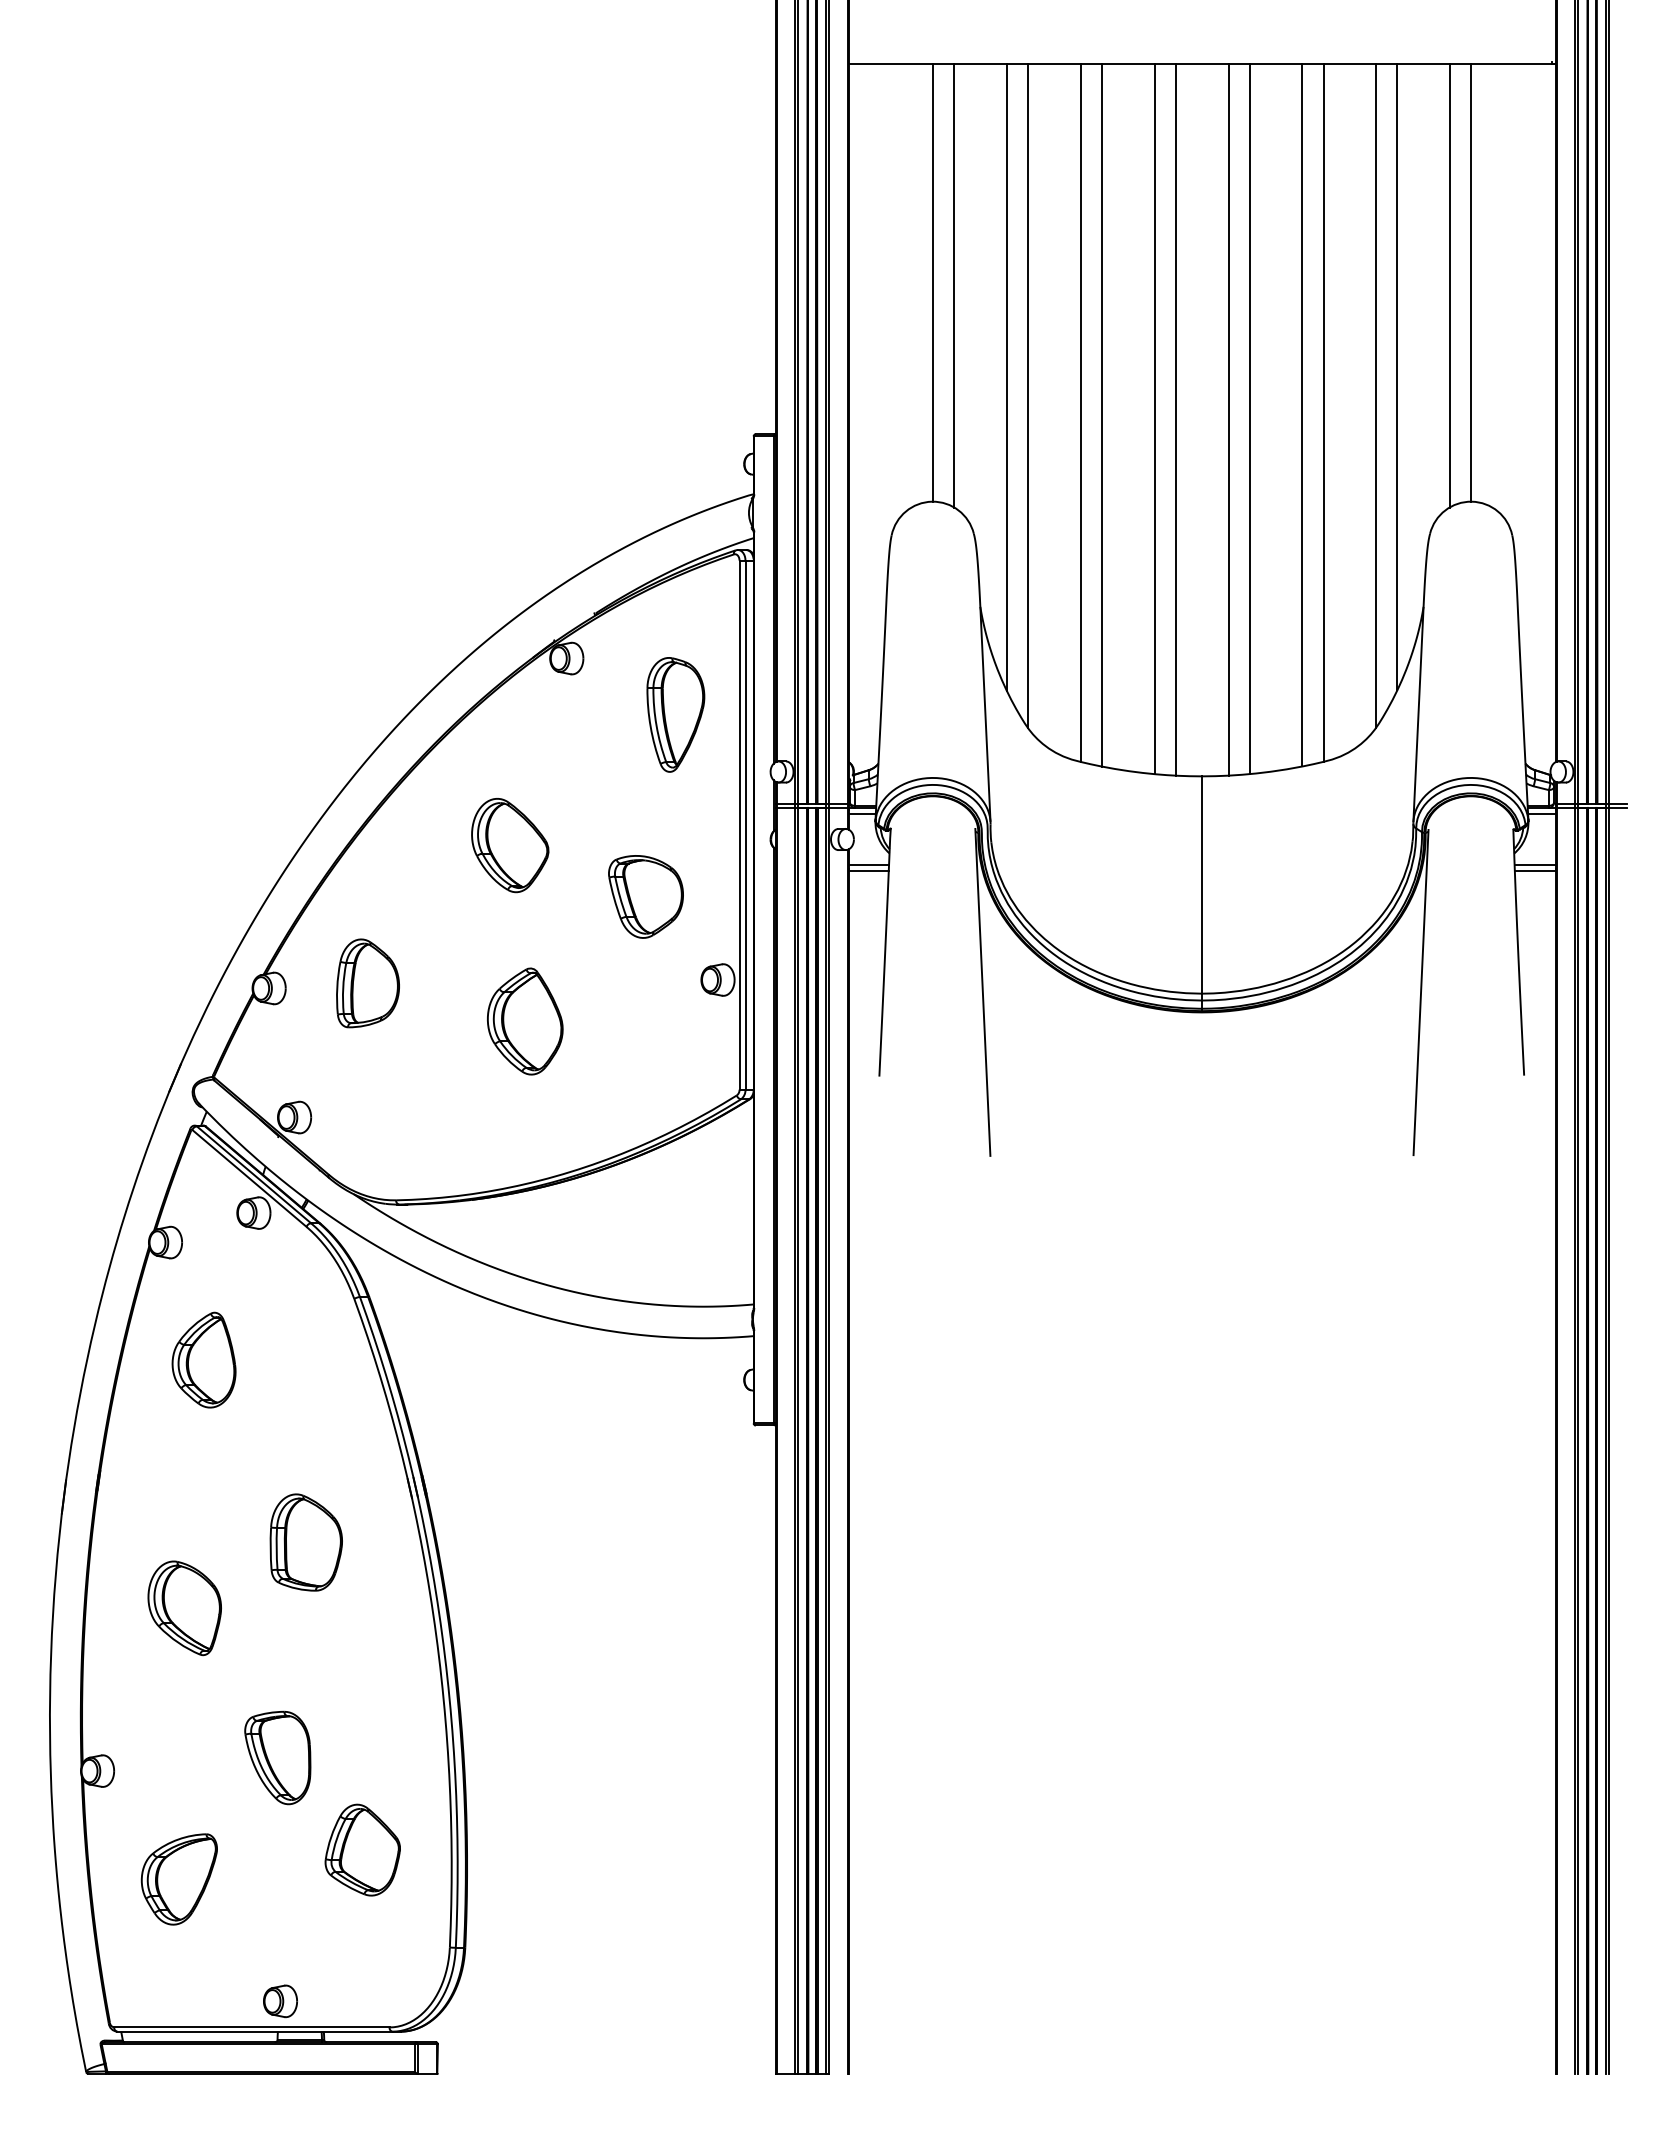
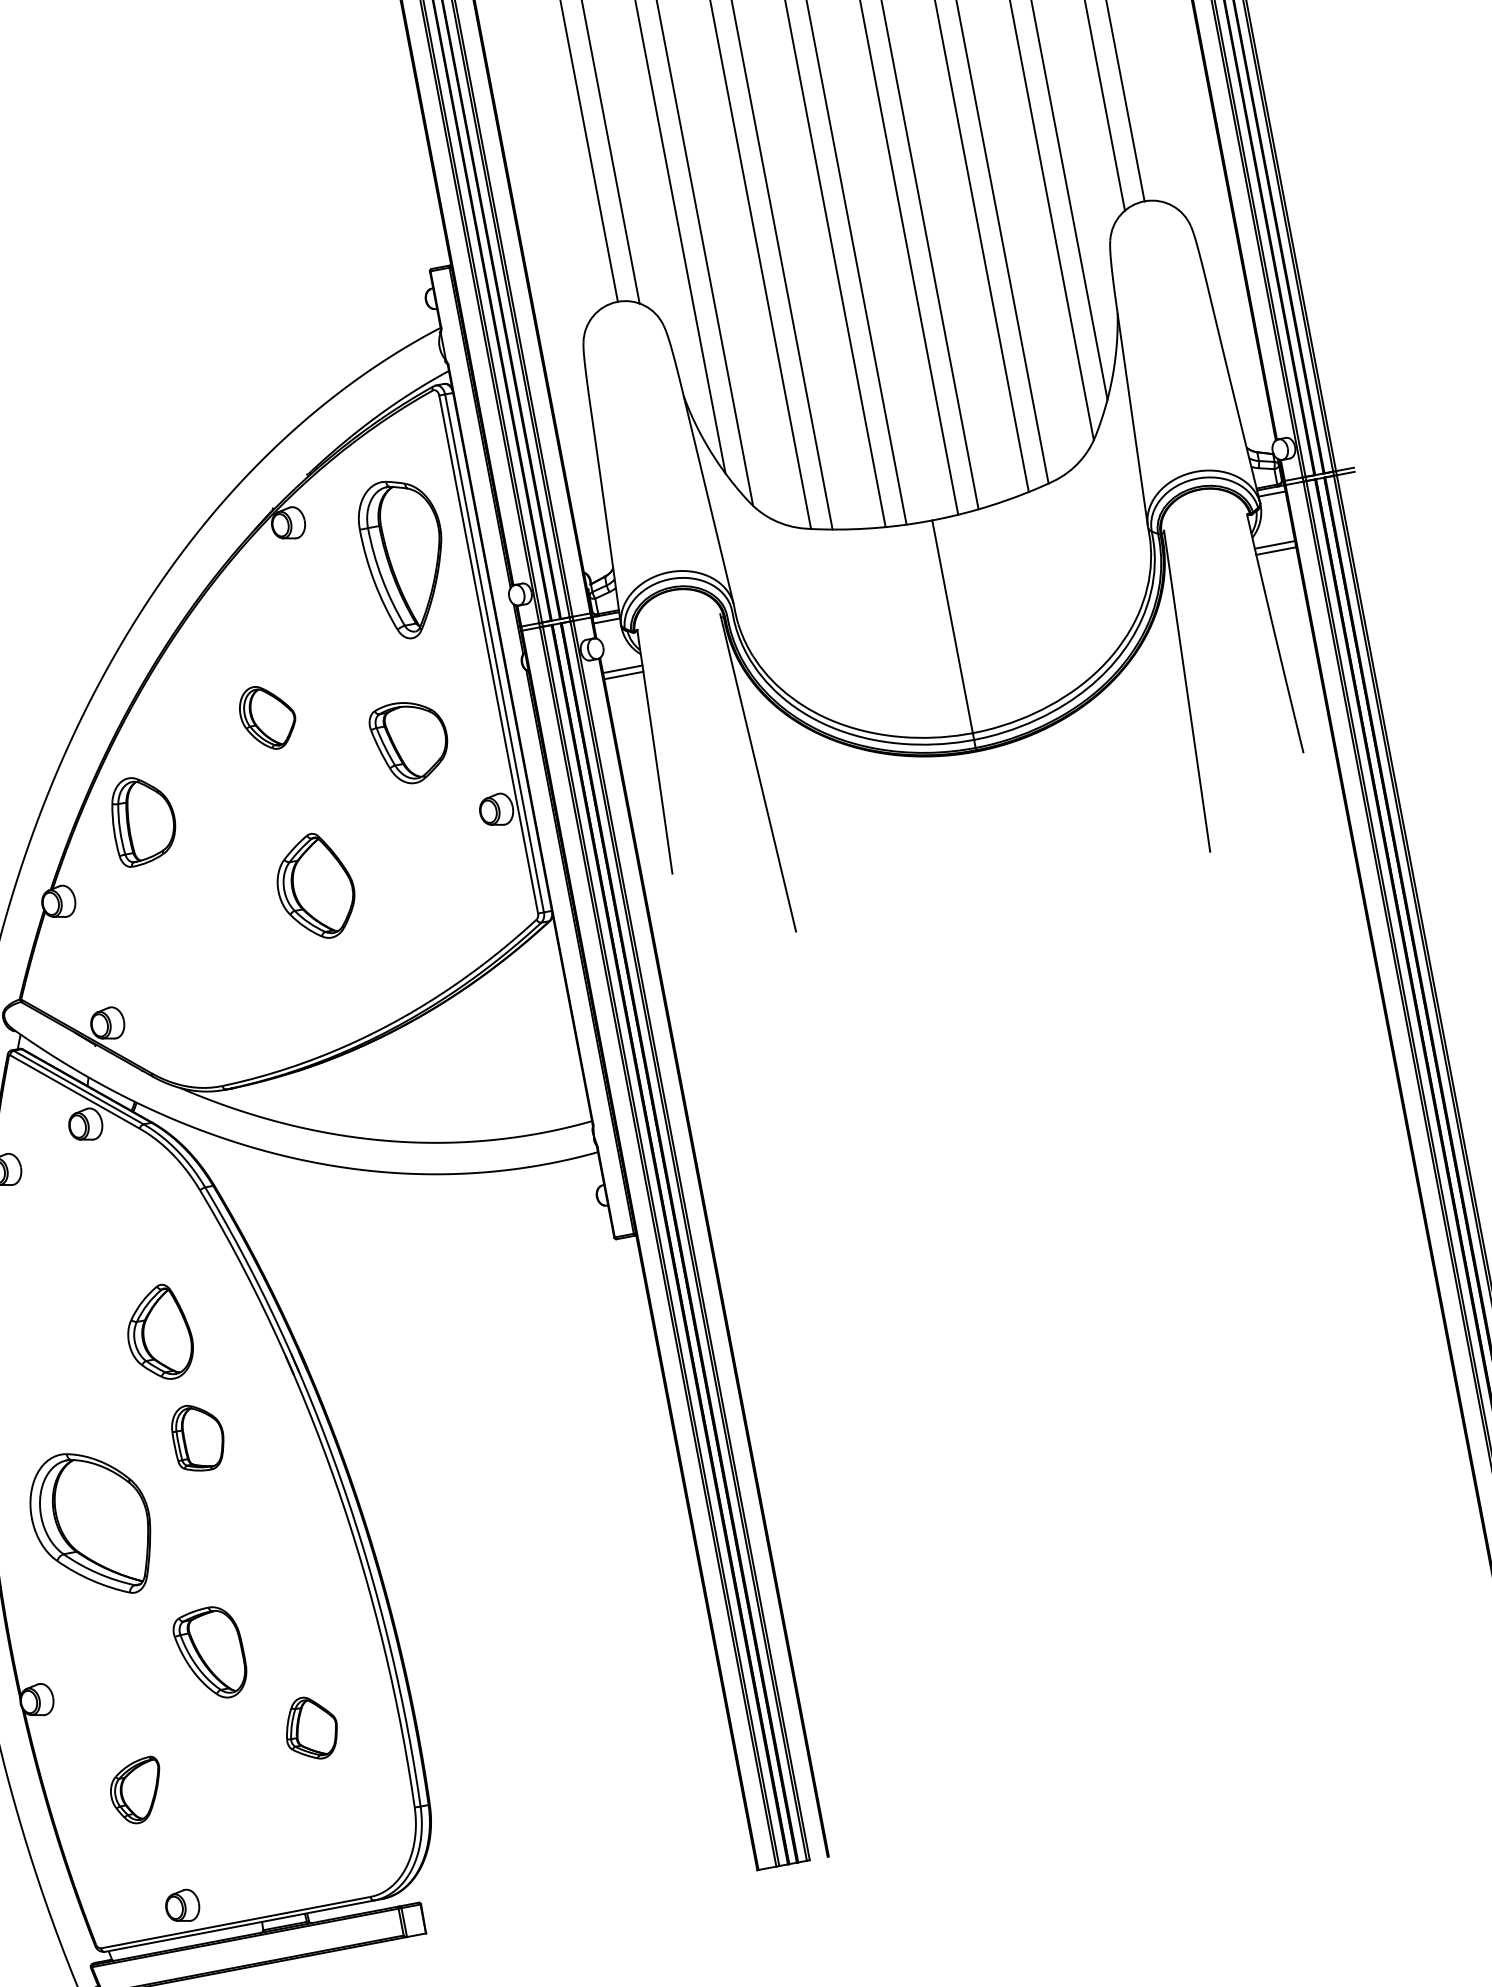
part: (675, 714) -> (405, 558), size x1.4
part: (510, 845) -> (268, 717), size x0.7
part: (367, 983) -> (142, 820), moved
part: (203, 1359) -> (158, 1332), moved
part: (305, 1542) -> (197, 1437), size x0.7
part: (184, 1608) -> (91, 1525), size x1.6
part: (362, 1849) -> (310, 1727), size x0.7
part: (178, 1879) -> (136, 1791), size x0.7
part: (280, 2001) -> (182, 1906), moved

